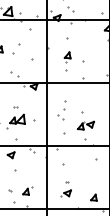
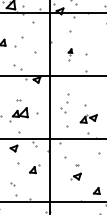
part: (67, 61) -> (70, 54), size x0.6
part: (65, 189) -> (75, 172), moved
part: (27, 190) -> (34, 168), moved

